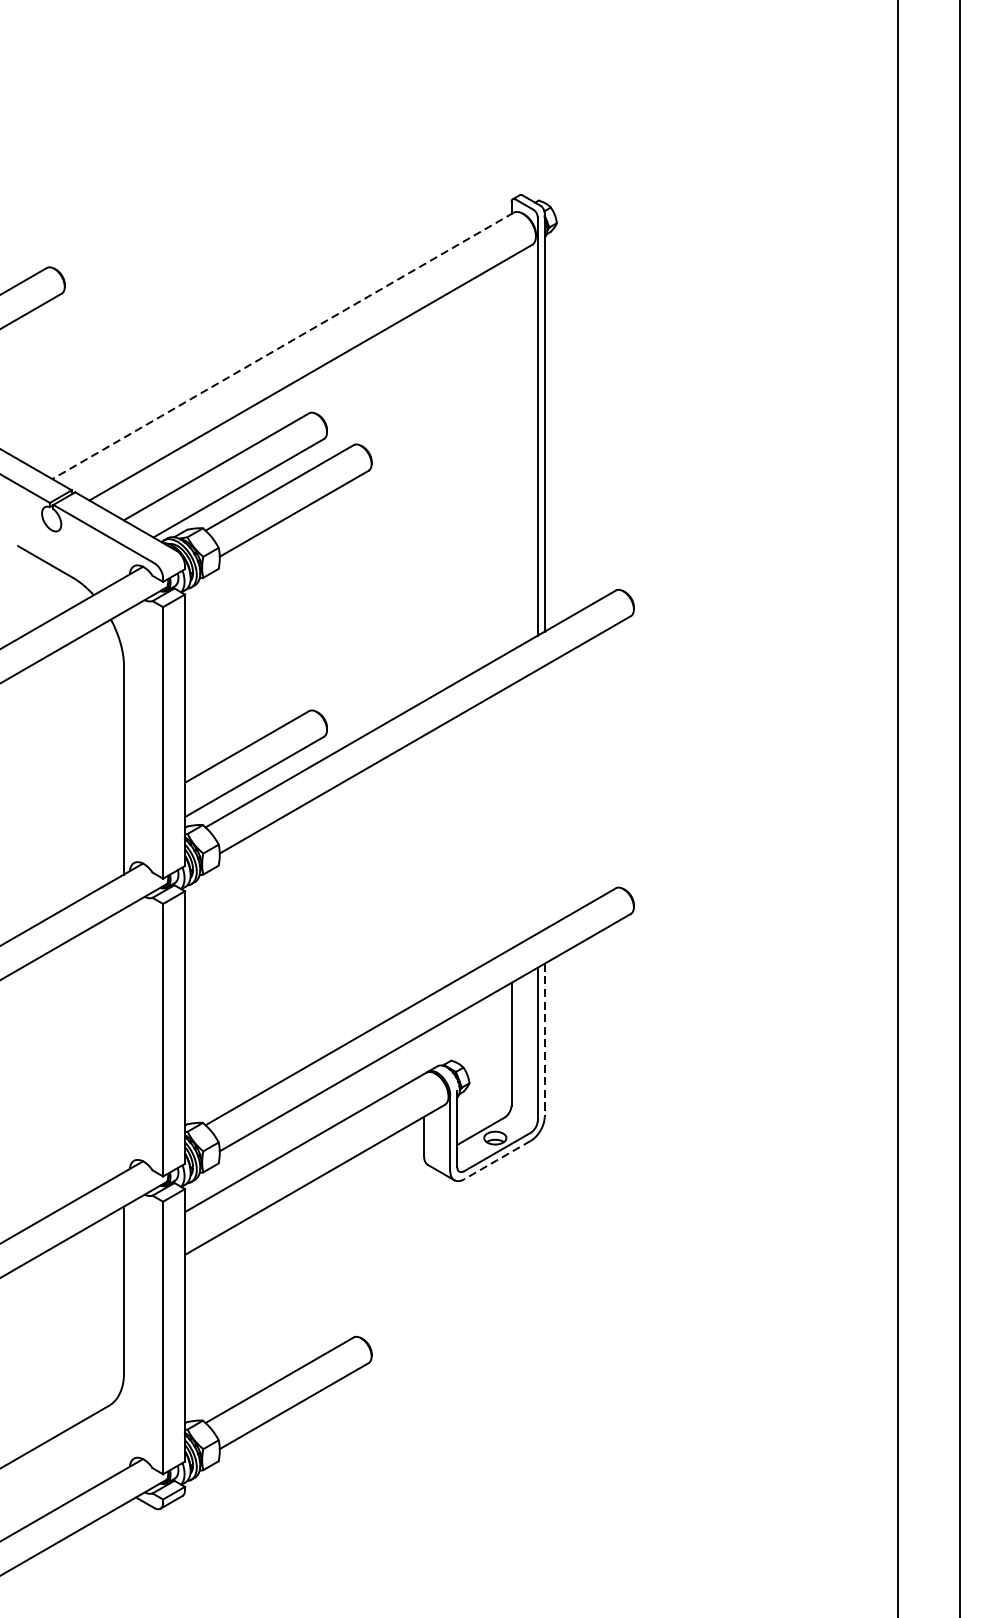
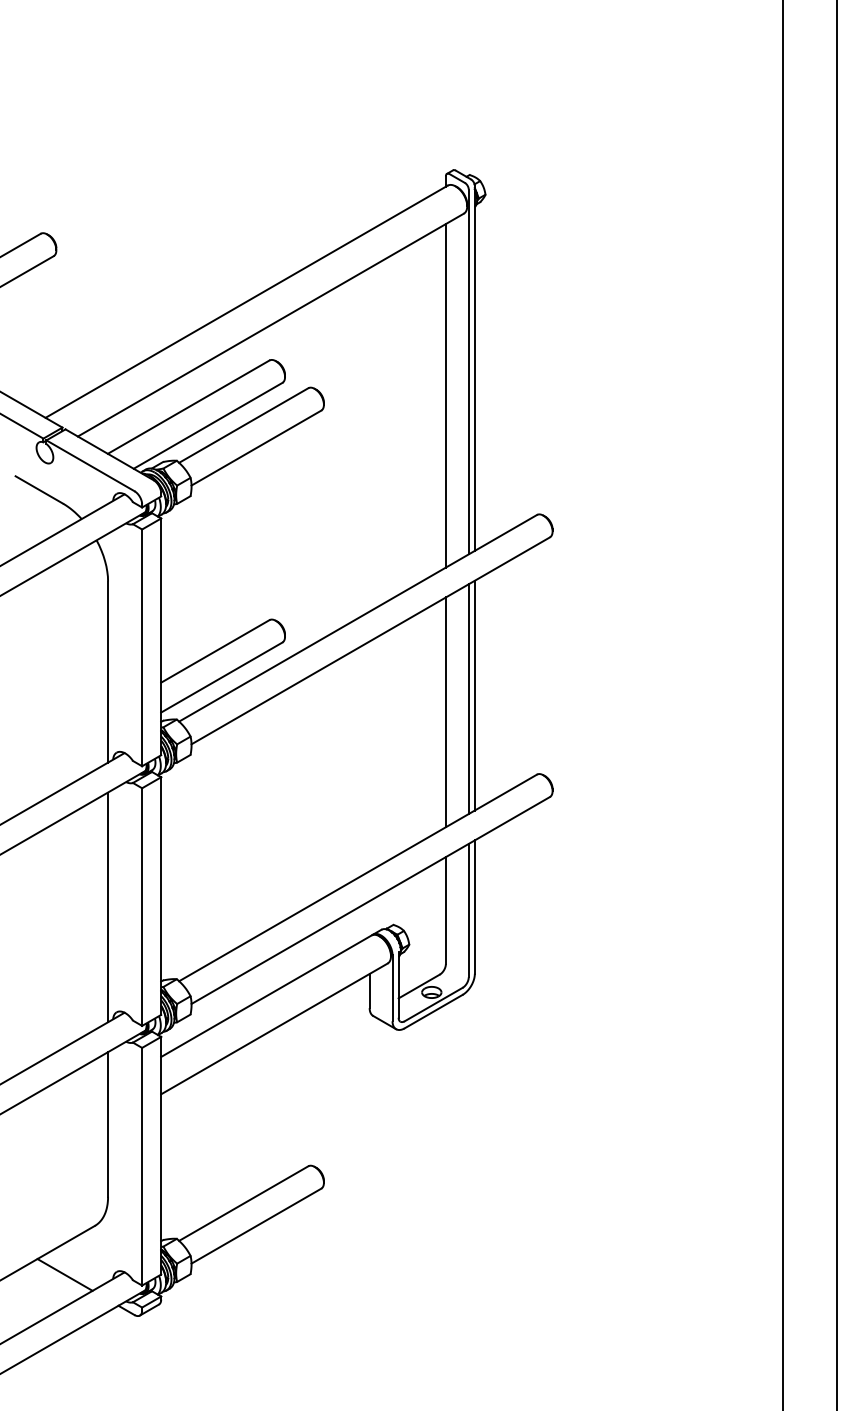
line: (282, 346) -> (246, 302), dashed -> solid
line: (511, 453) -> (445, 395), added
line: (544, 797) -> (474, 695), added
line: (537, 802) -> (468, 699), added
line: (511, 817) -> (445, 712), added
line: (124, 1040) -> (108, 907), added
line: (544, 1040) -> (474, 907), dashed -> solid
line: (497, 1159) -> (433, 1011), dashed -> solid
line: (74, 1461) -> (64, 1274), added

